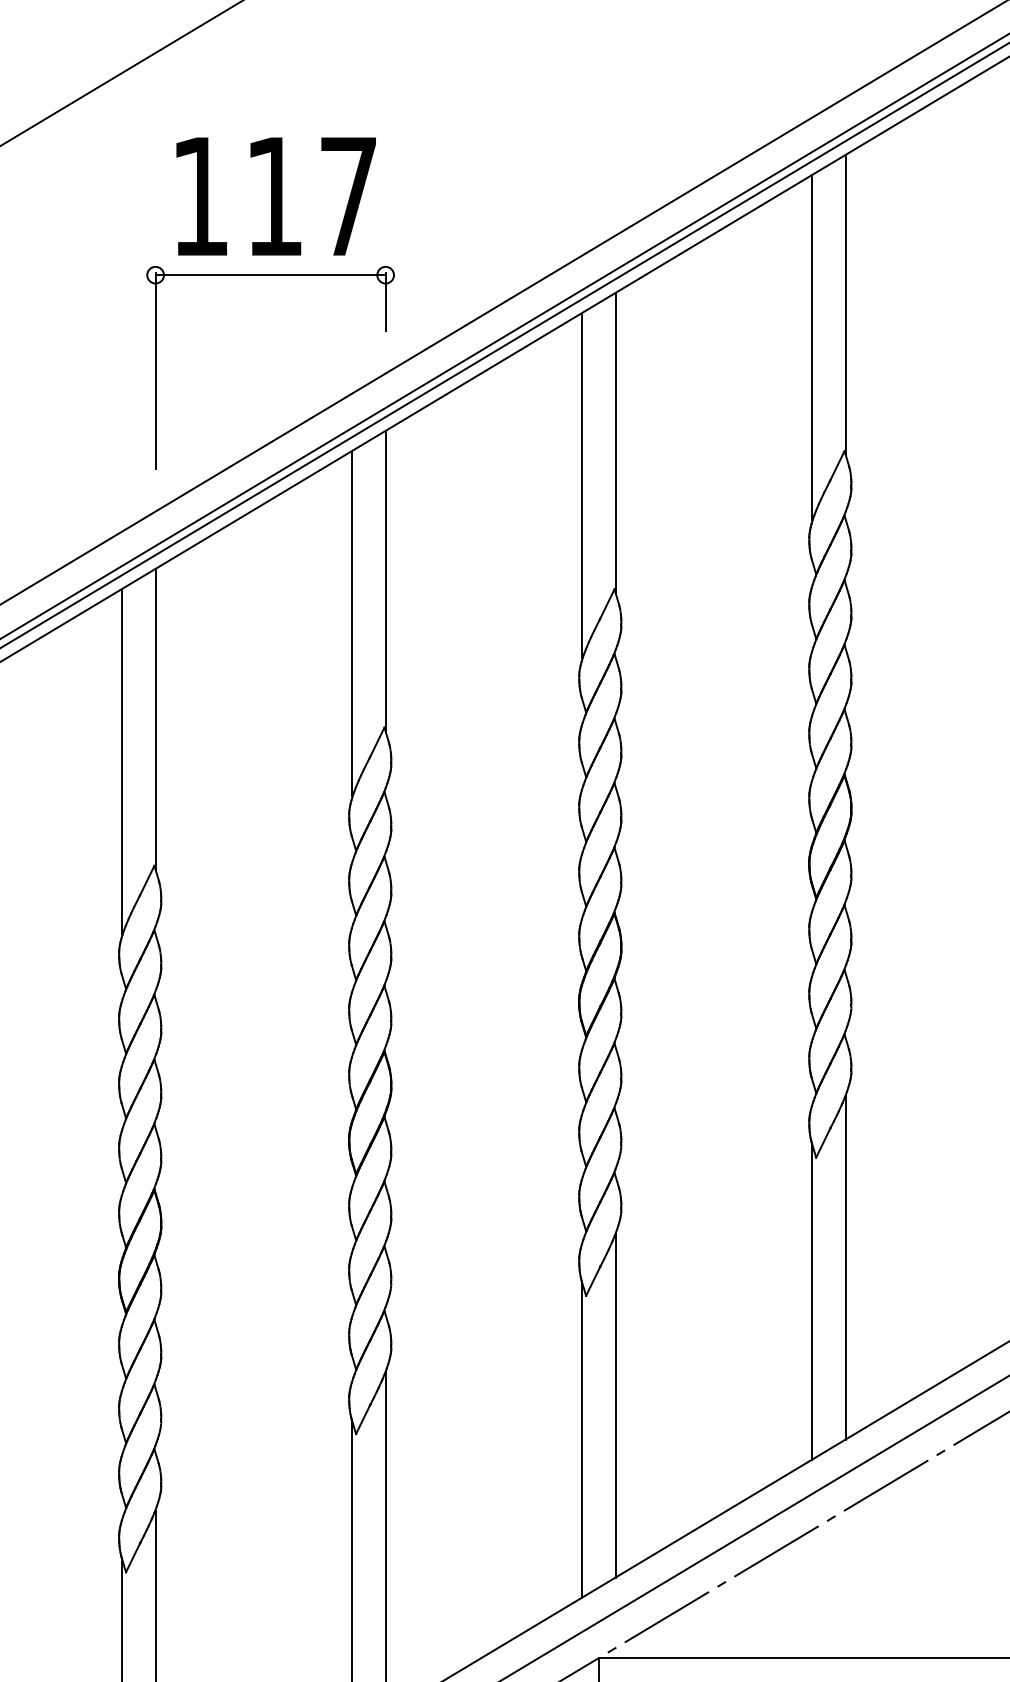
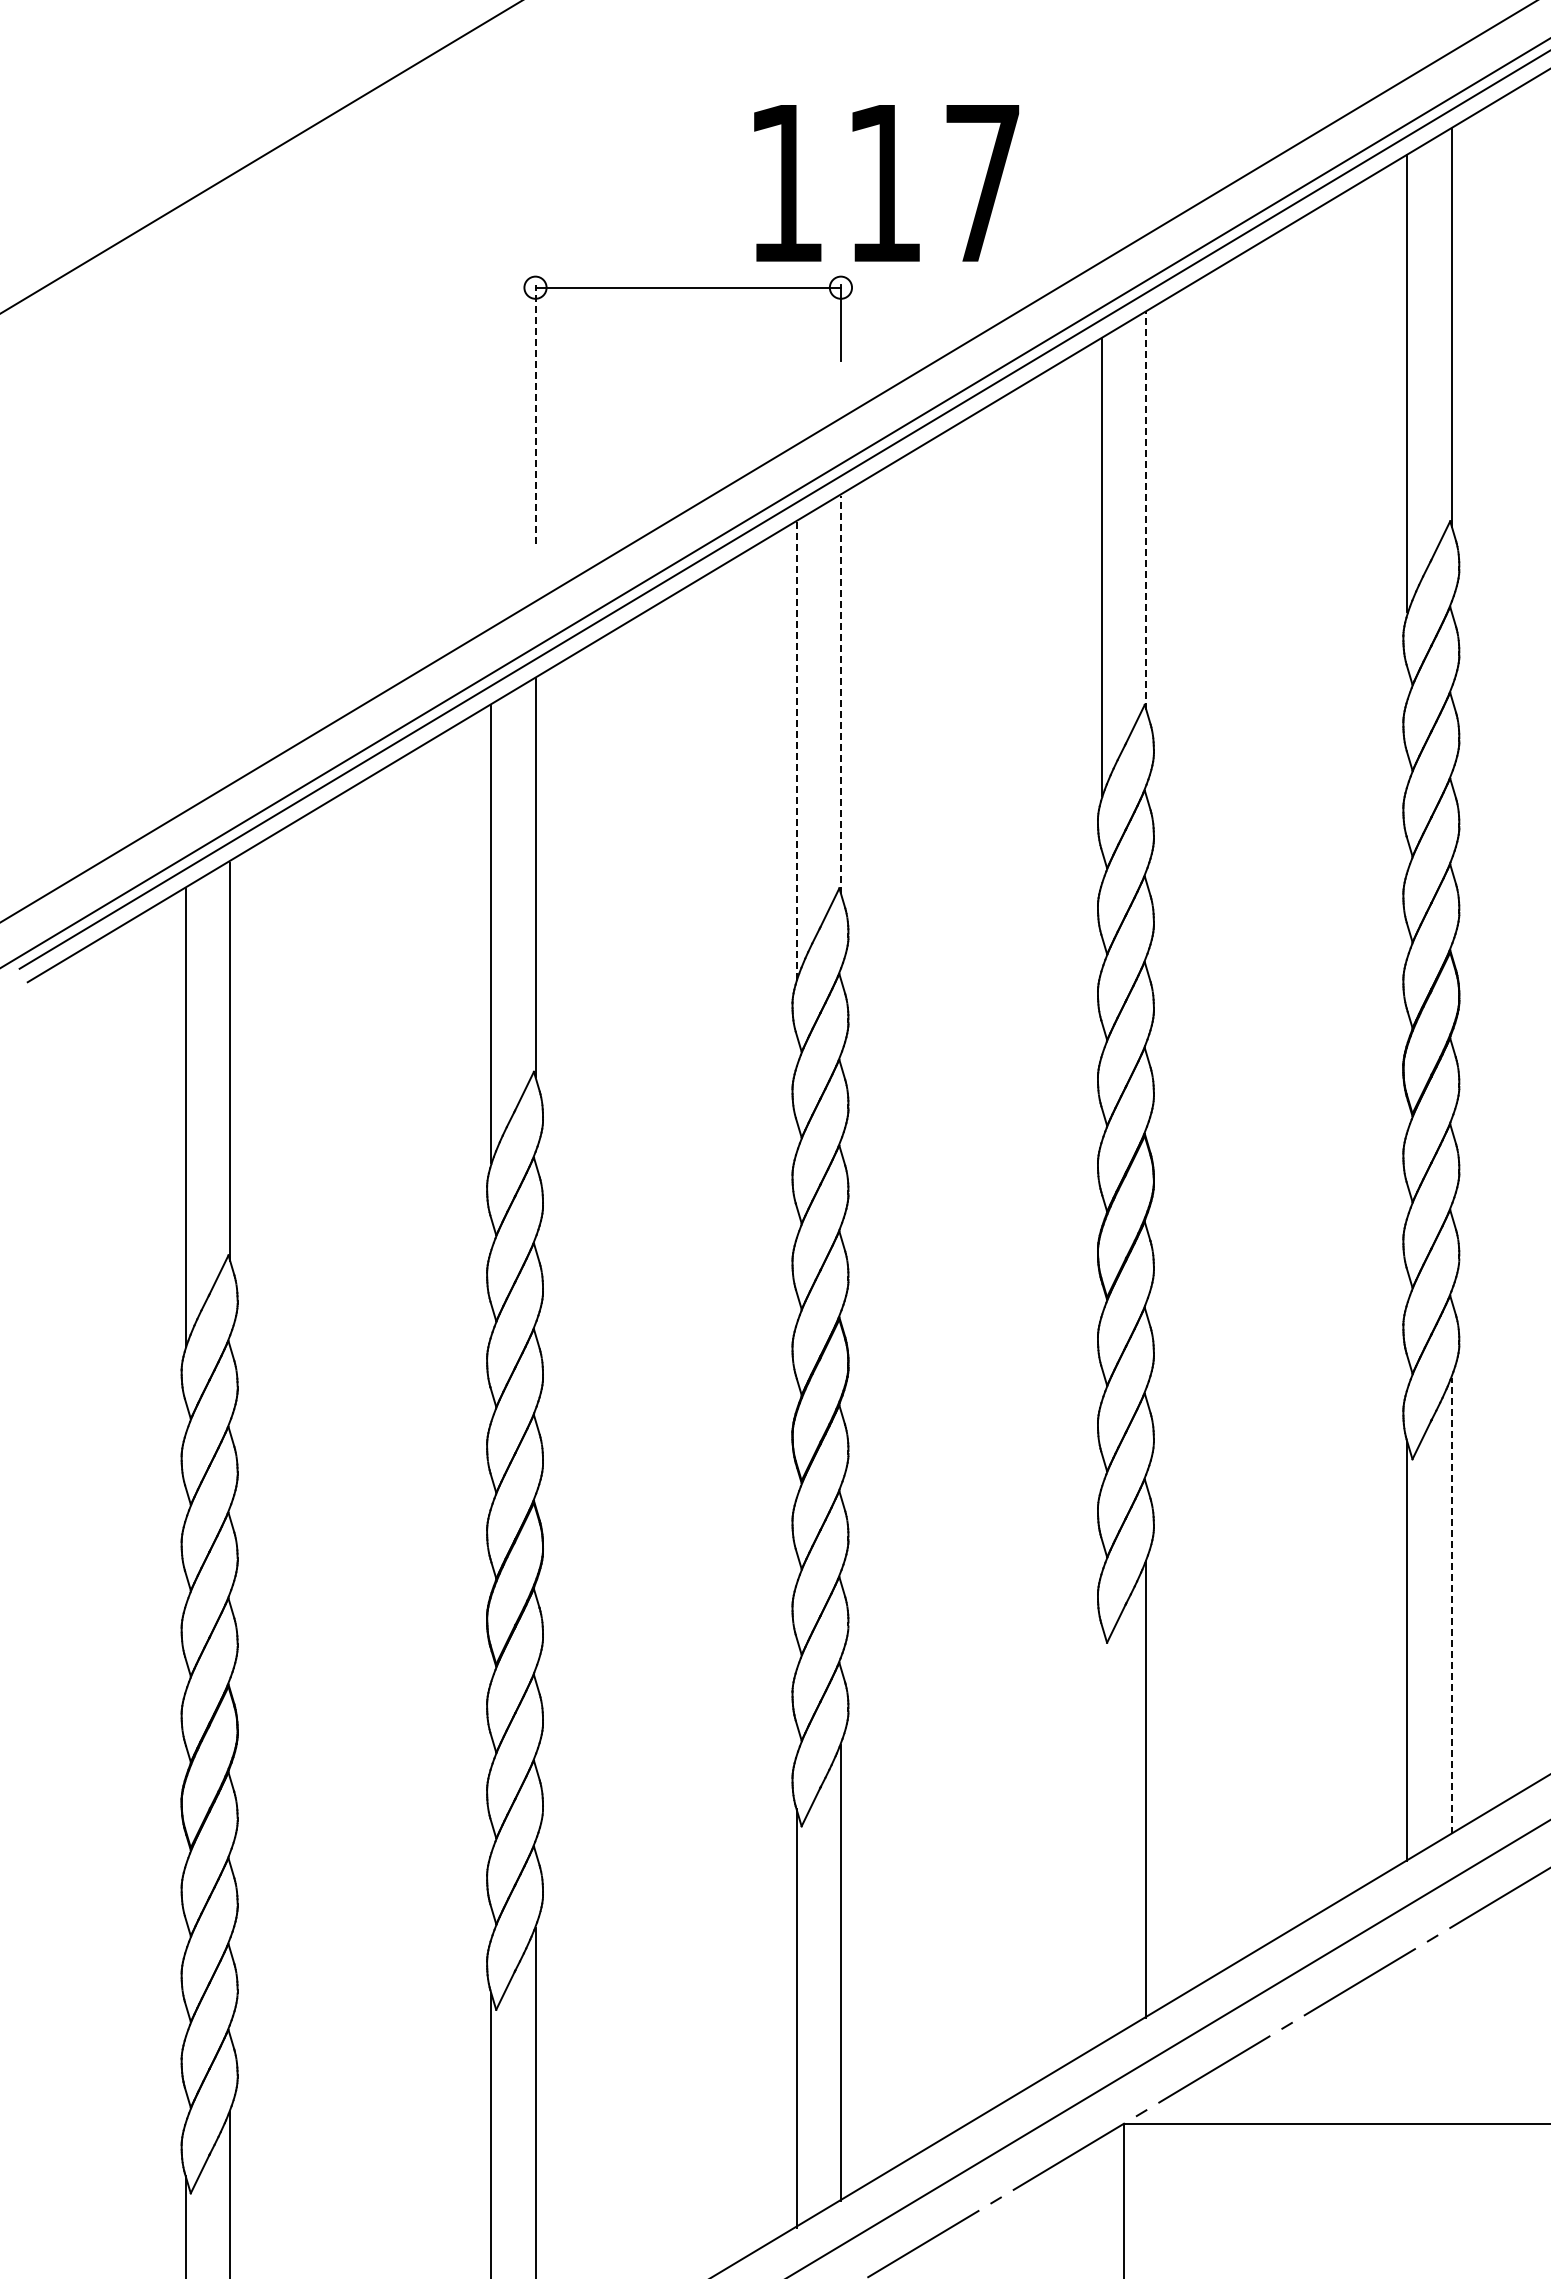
text: (276, 196) -> (886, 183), moved
line: (155, 370) -> (535, 414), solid -> dashed
line: (615, 442) -> (1146, 510), solid -> dashed
line: (385, 581) -> (840, 694), solid -> dashed
line: (352, 623) -> (796, 750), solid -> dashed
line: (845, 1267) -> (1451, 1605), solid -> dashed
line: (581, 1440) -> (1101, 1834), removed

